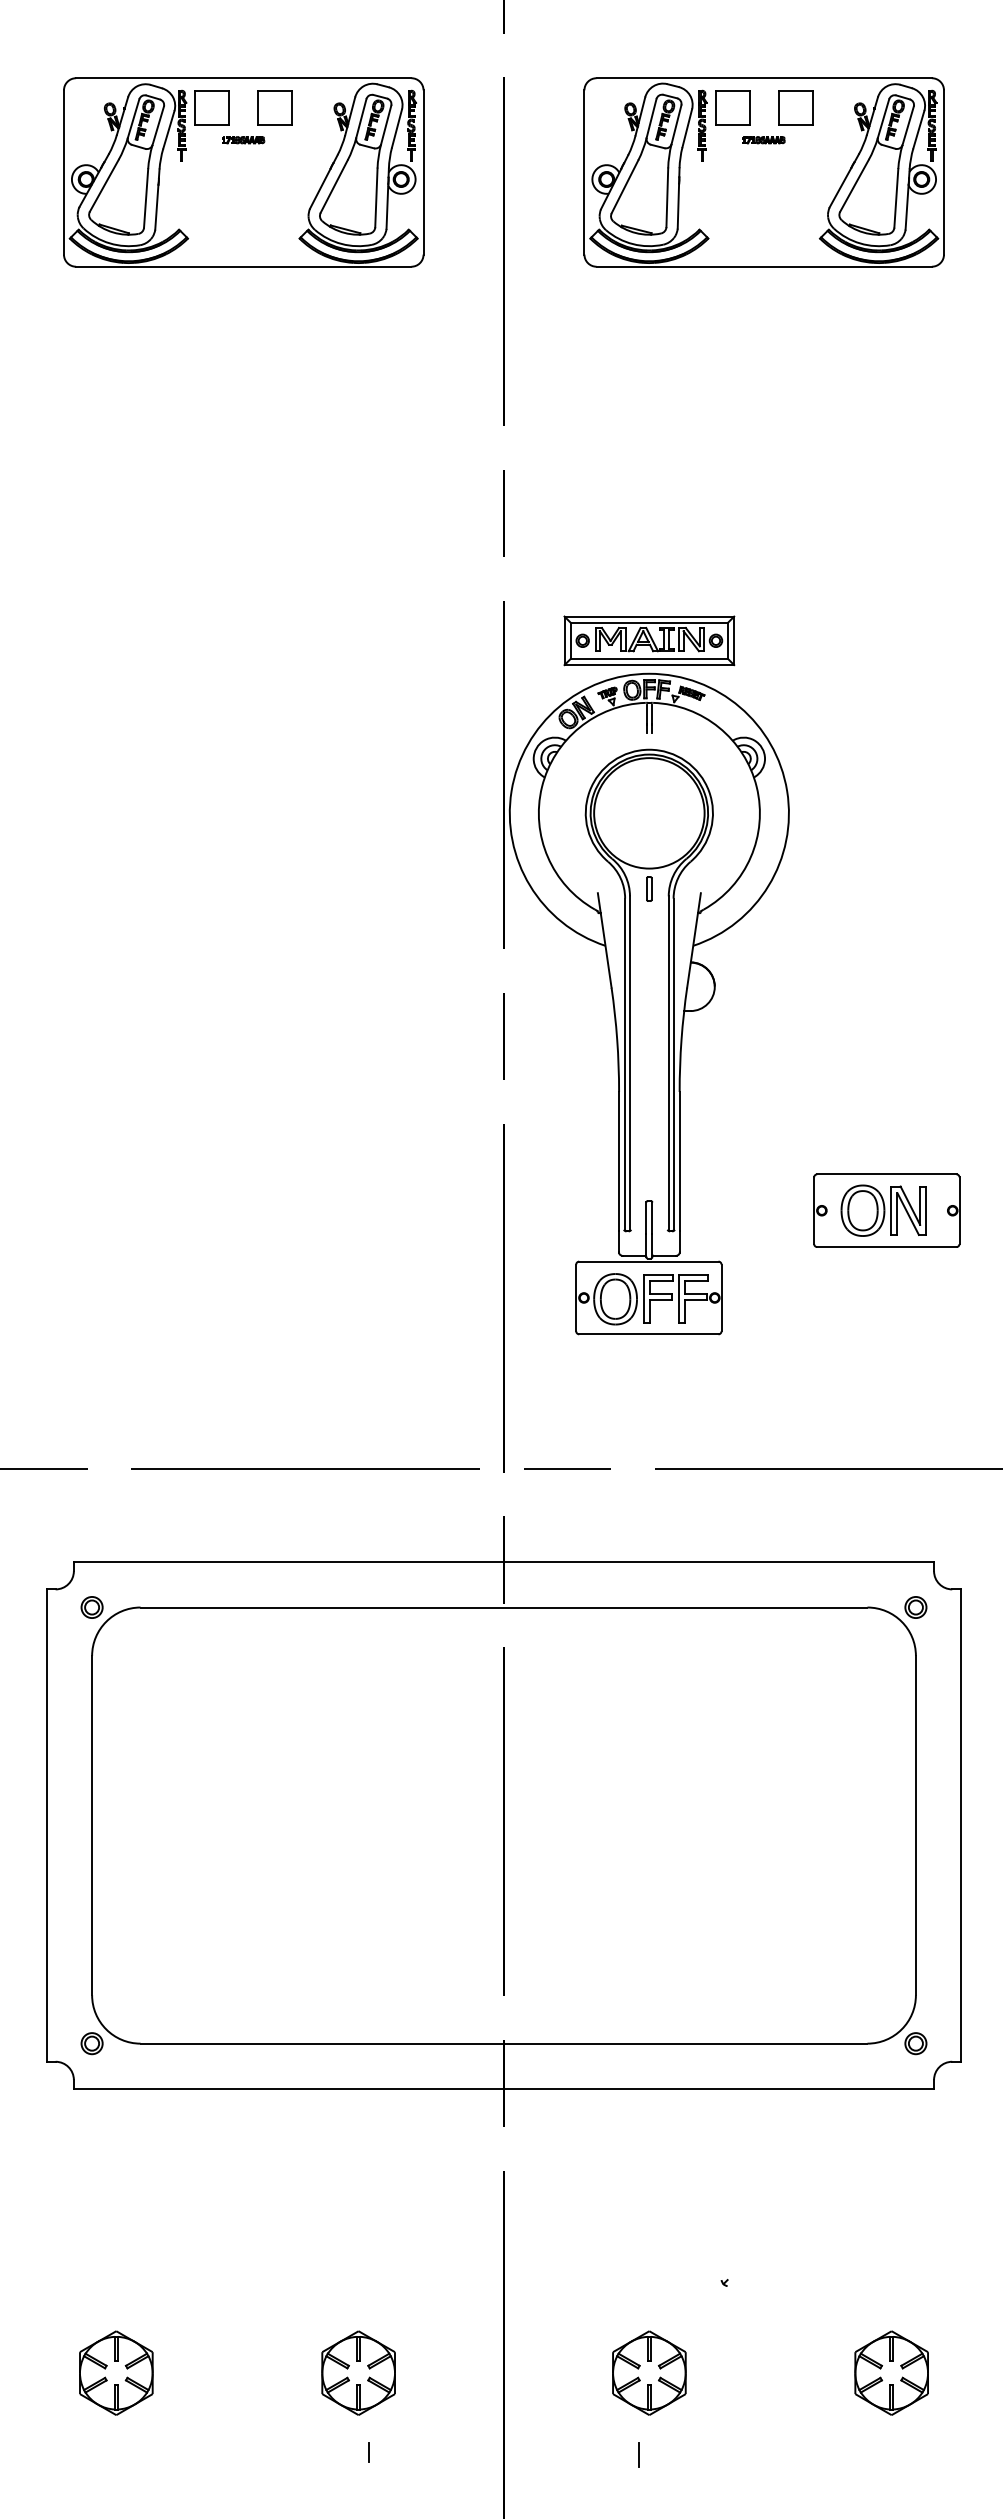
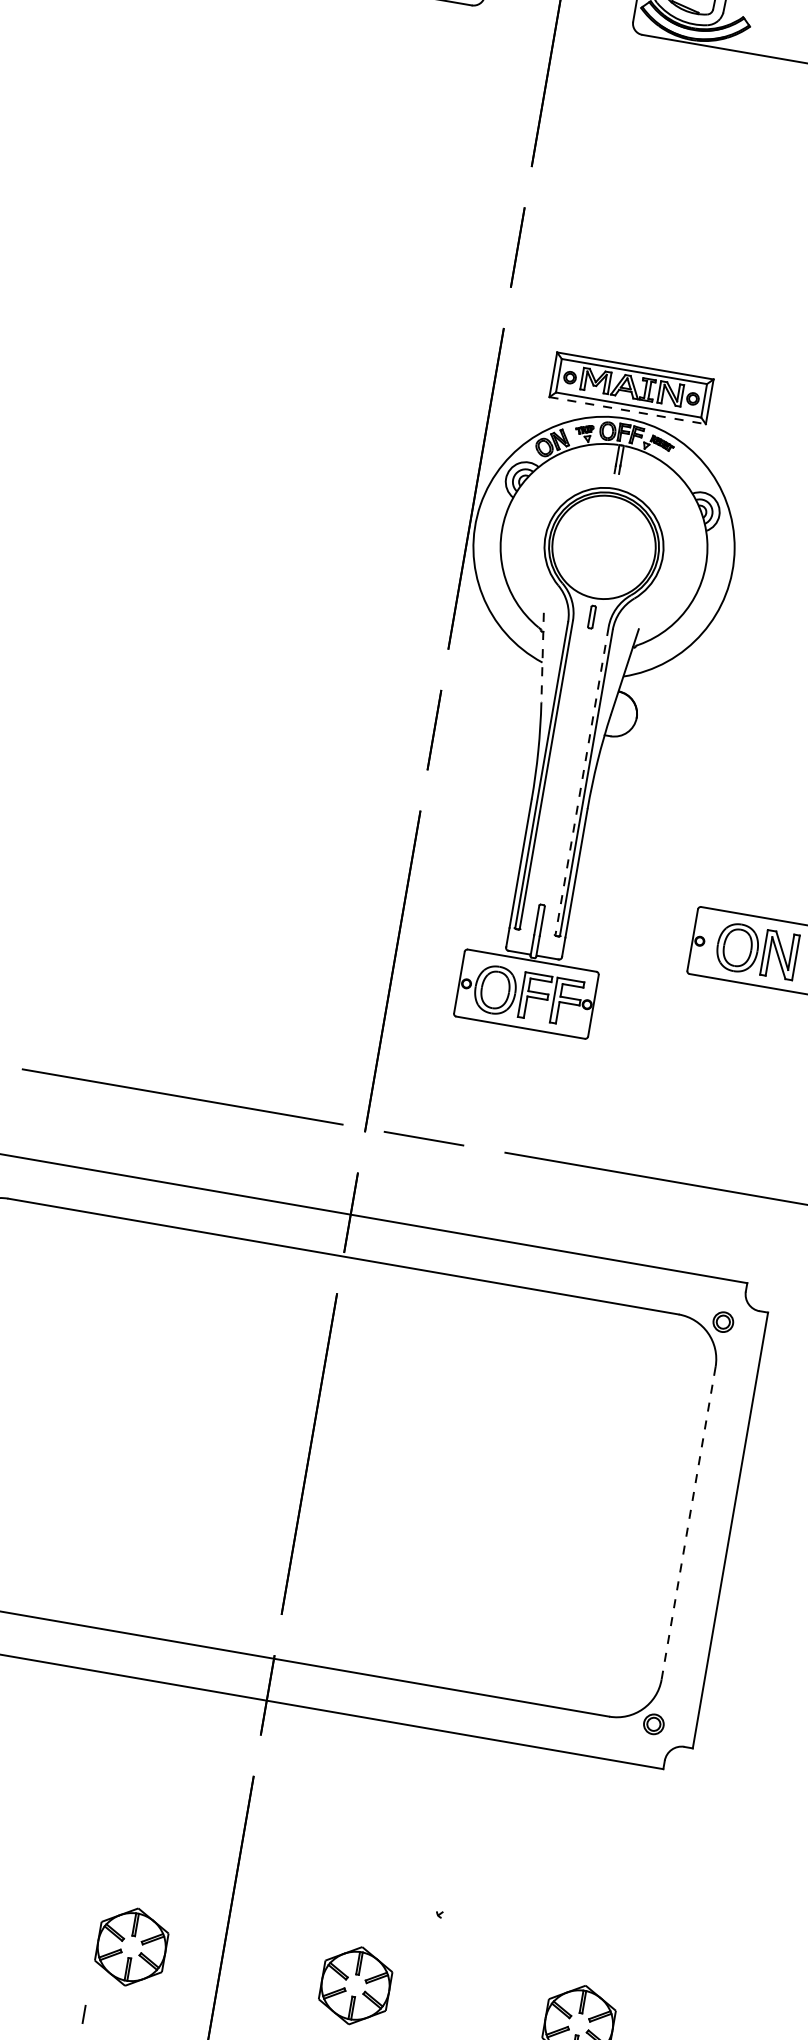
line: (649, 665) -> (627, 411), solid -> dashed
line: (604, 940) -> (542, 657), solid -> dashed
line: (668, 1063) -> (581, 781), solid -> dashed
line: (915, 1825) -> (688, 1523), solid -> dashed
part: (358, 2372) -> (131, 1946), moved

